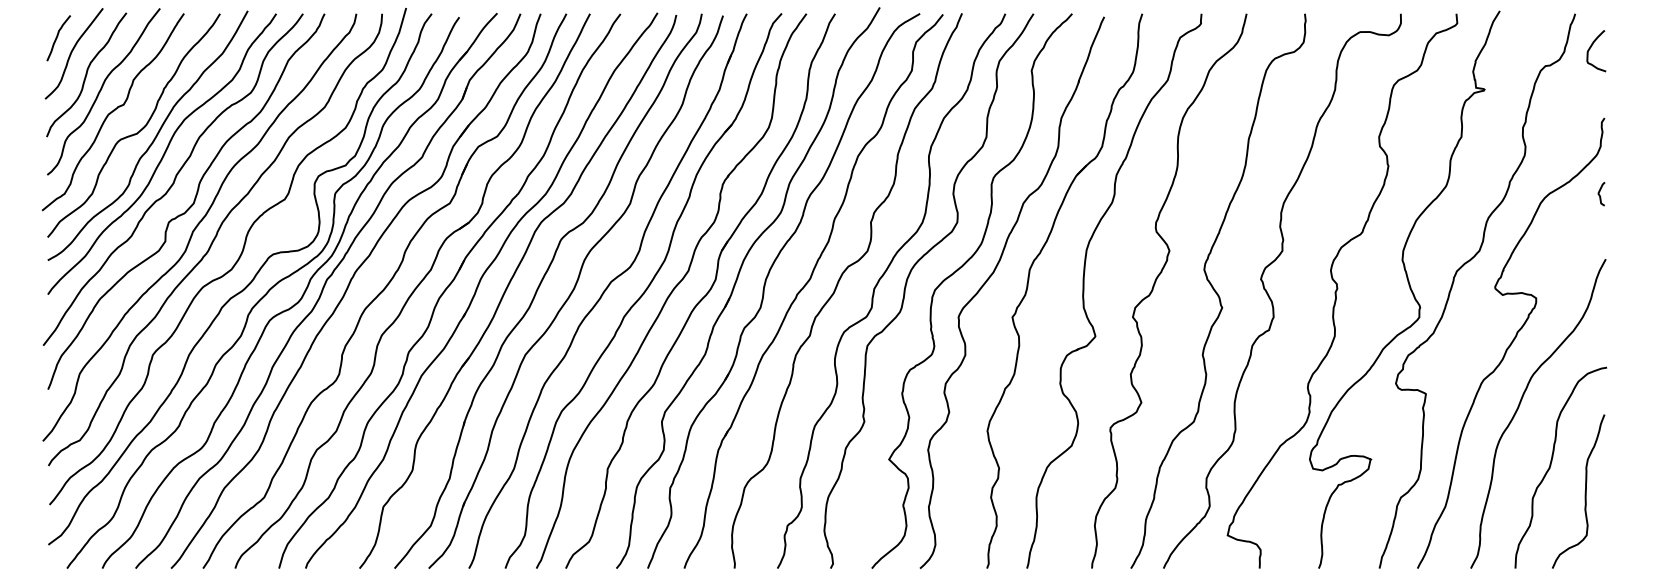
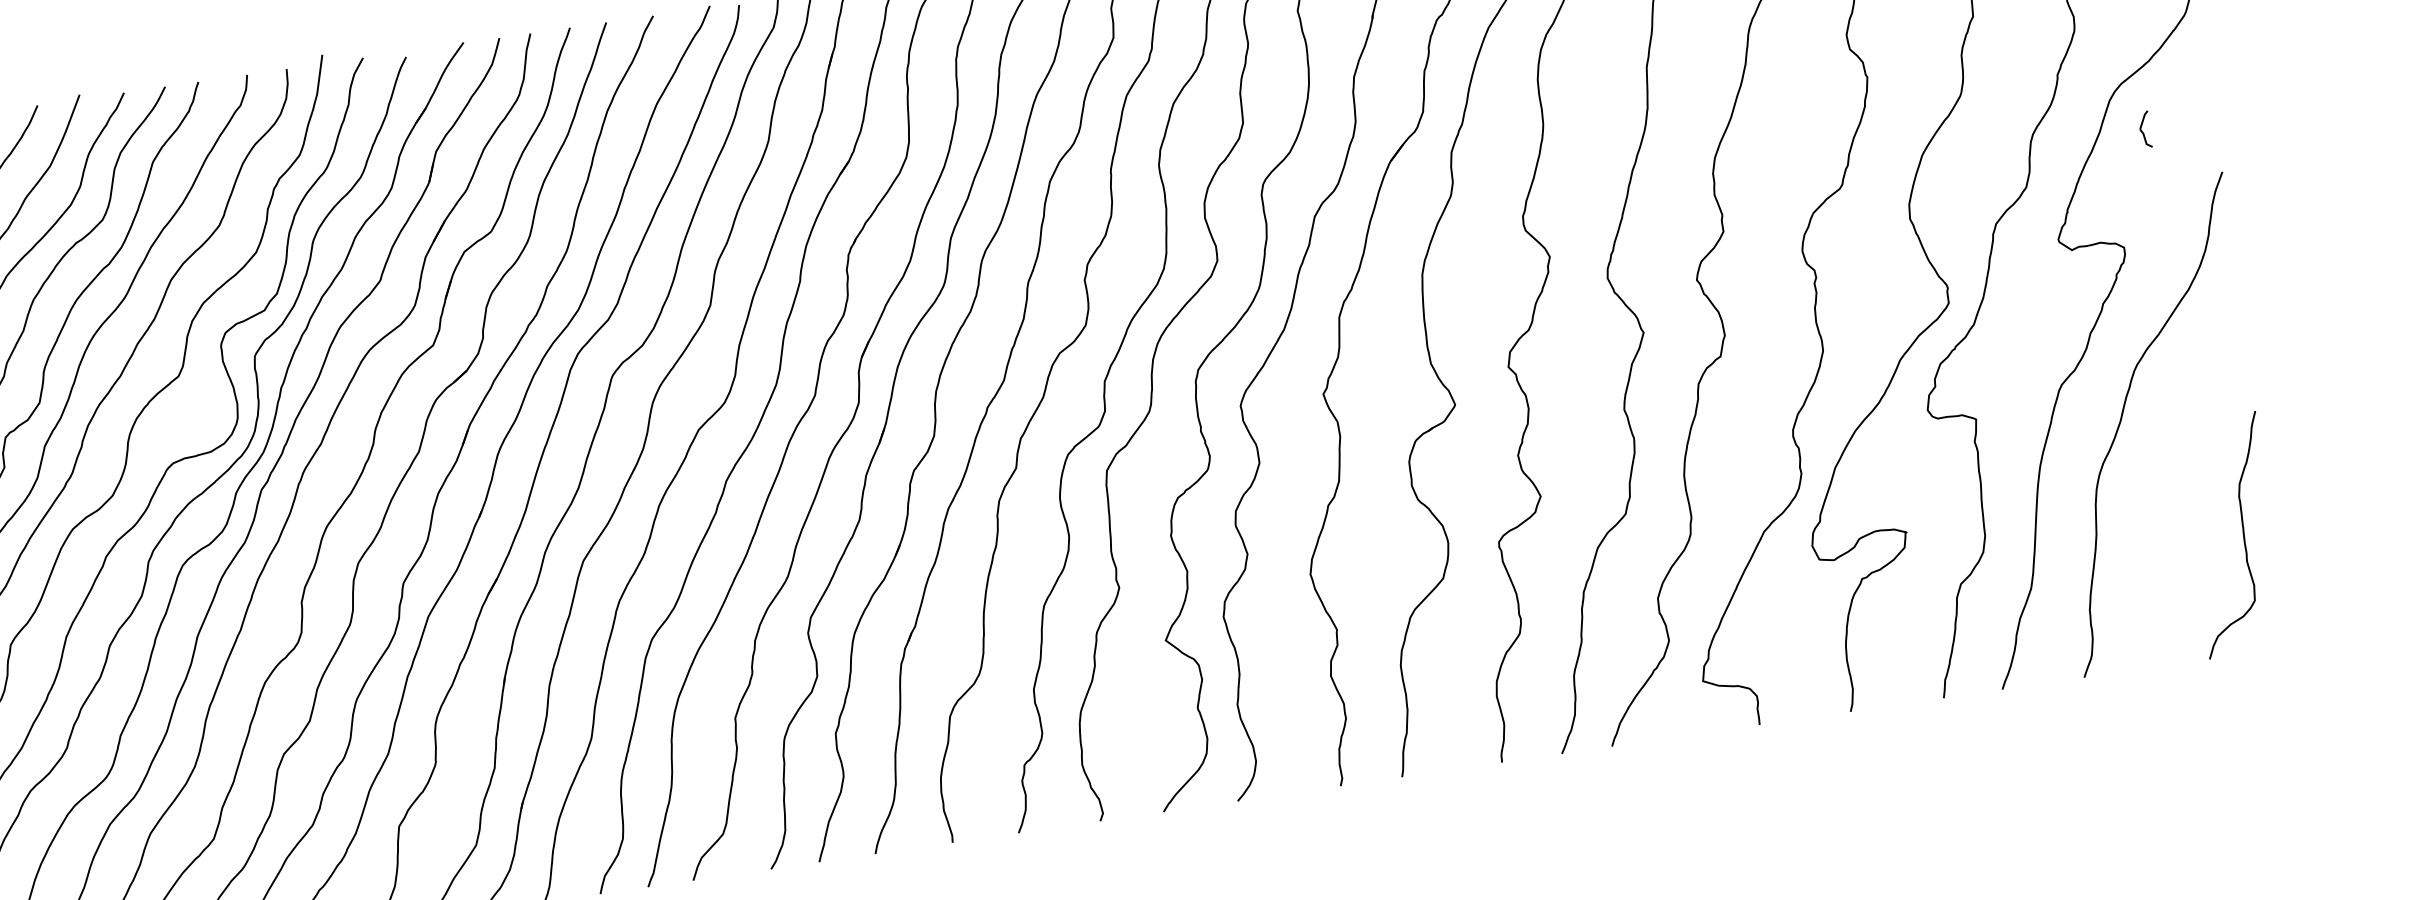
curve: (1600, 195) -> (2143, 132), moved
curve: (1551, 465) -> (2185, 501), removed

